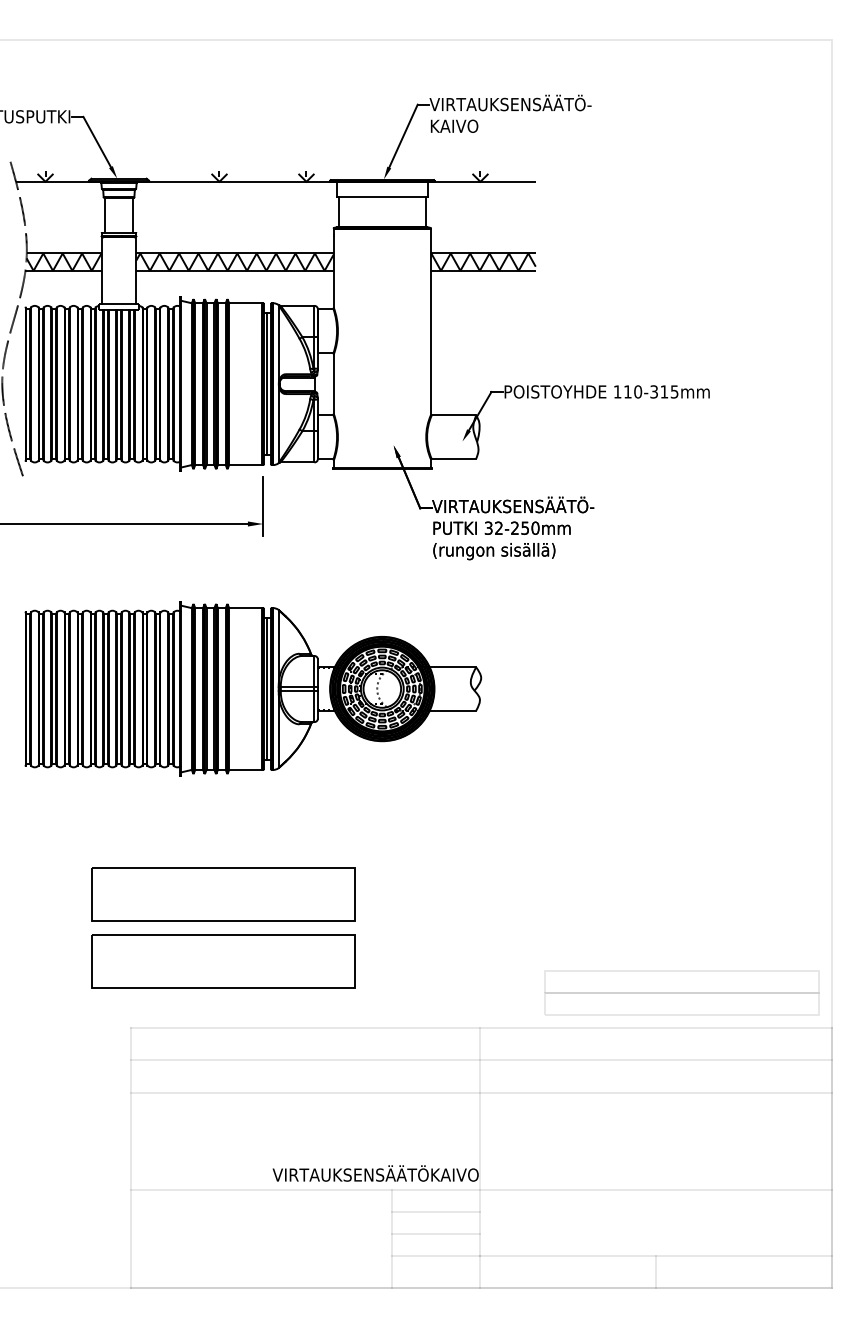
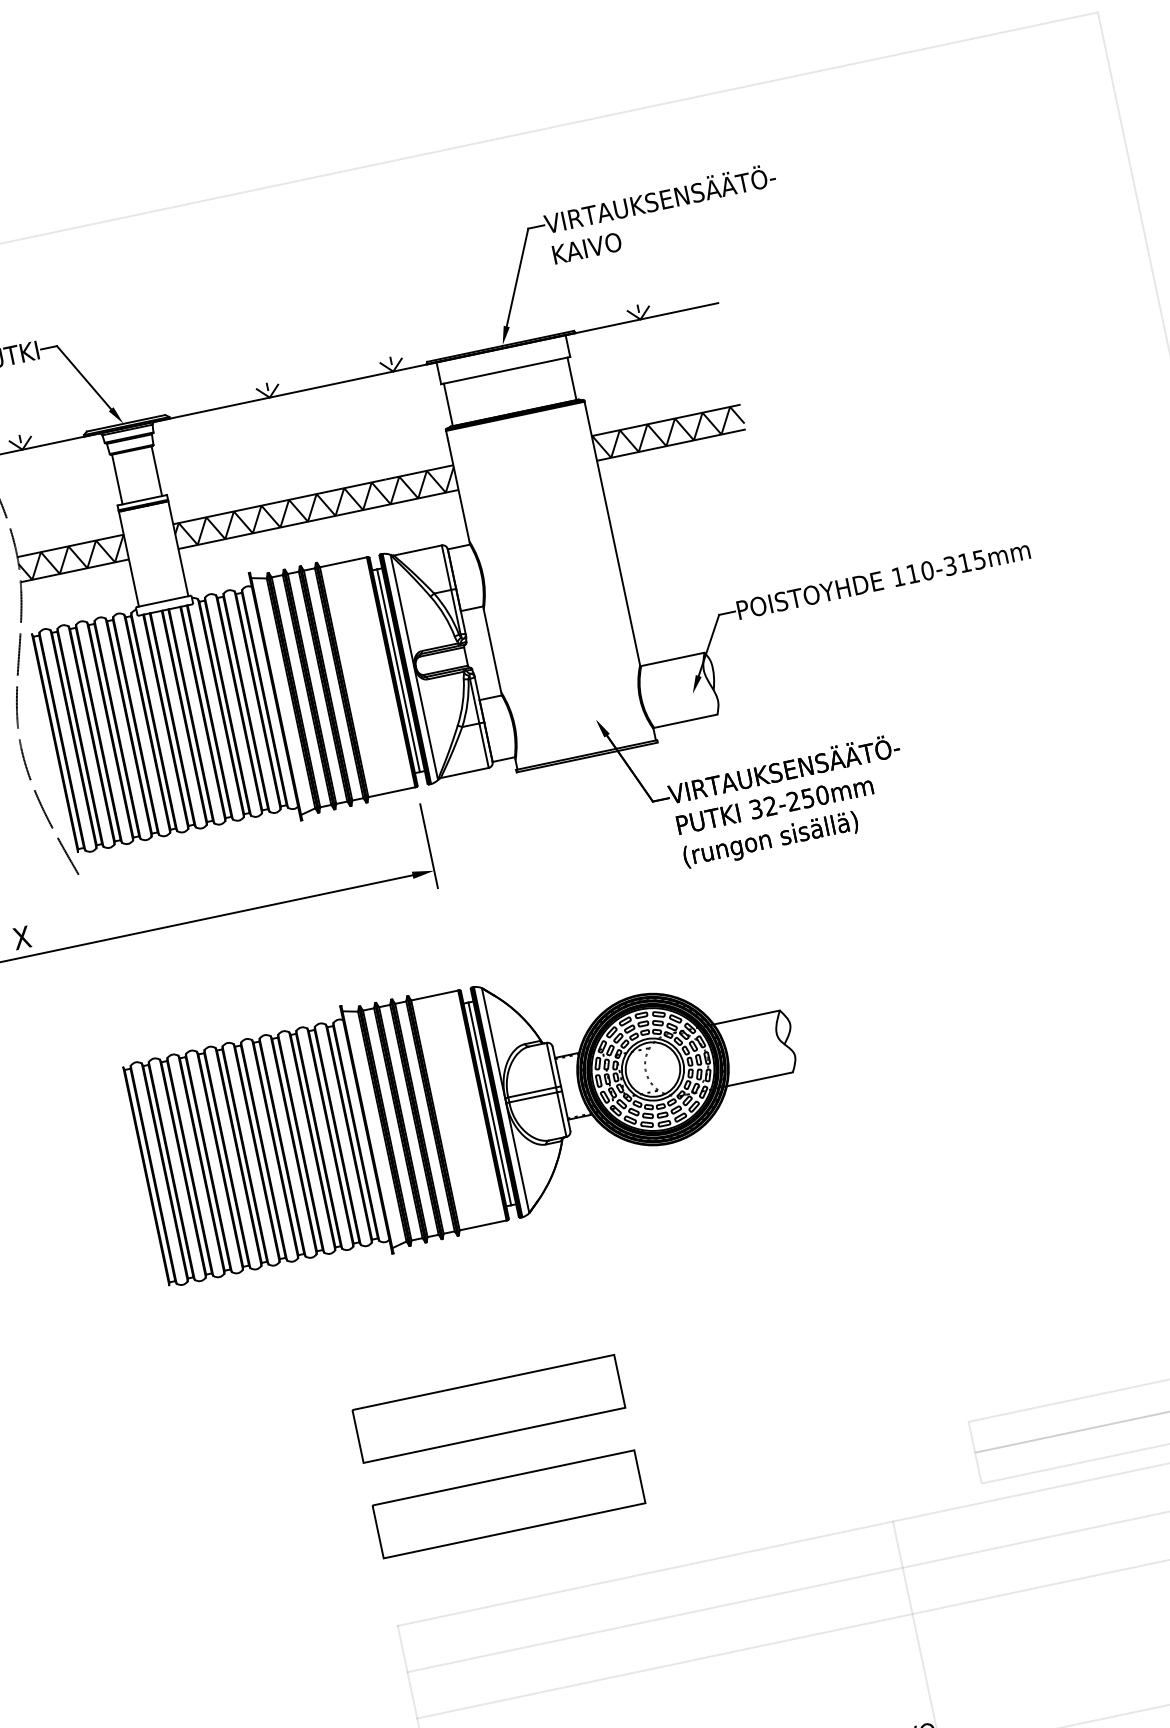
part: (223, 894) -> (488, 1409), size x0.7
part: (223, 961) -> (508, 1504), size x0.7

